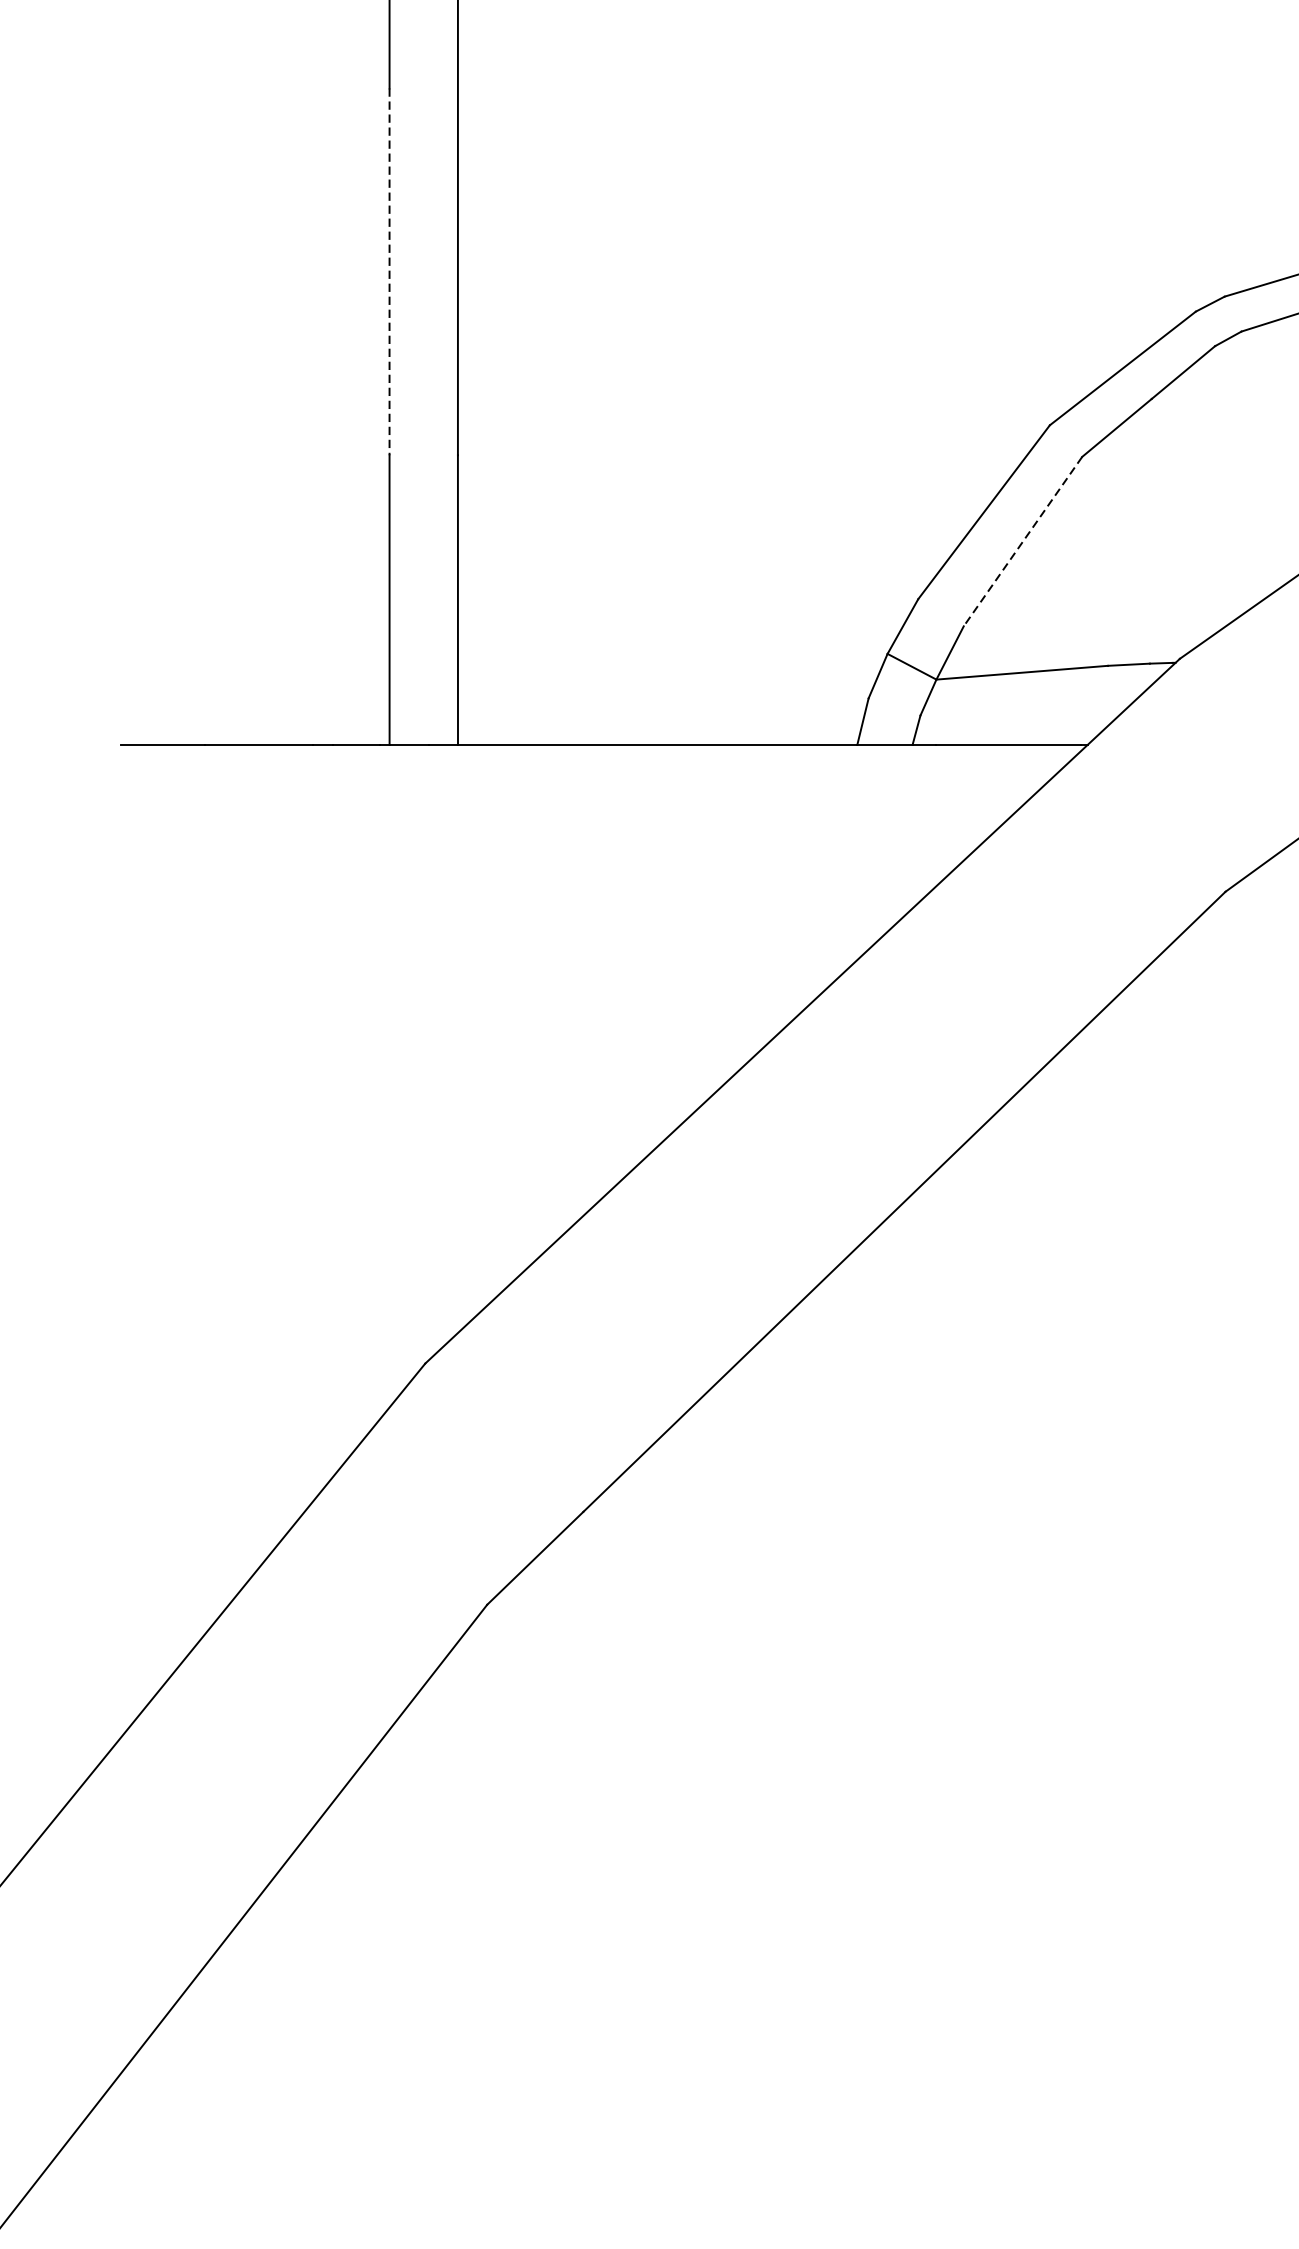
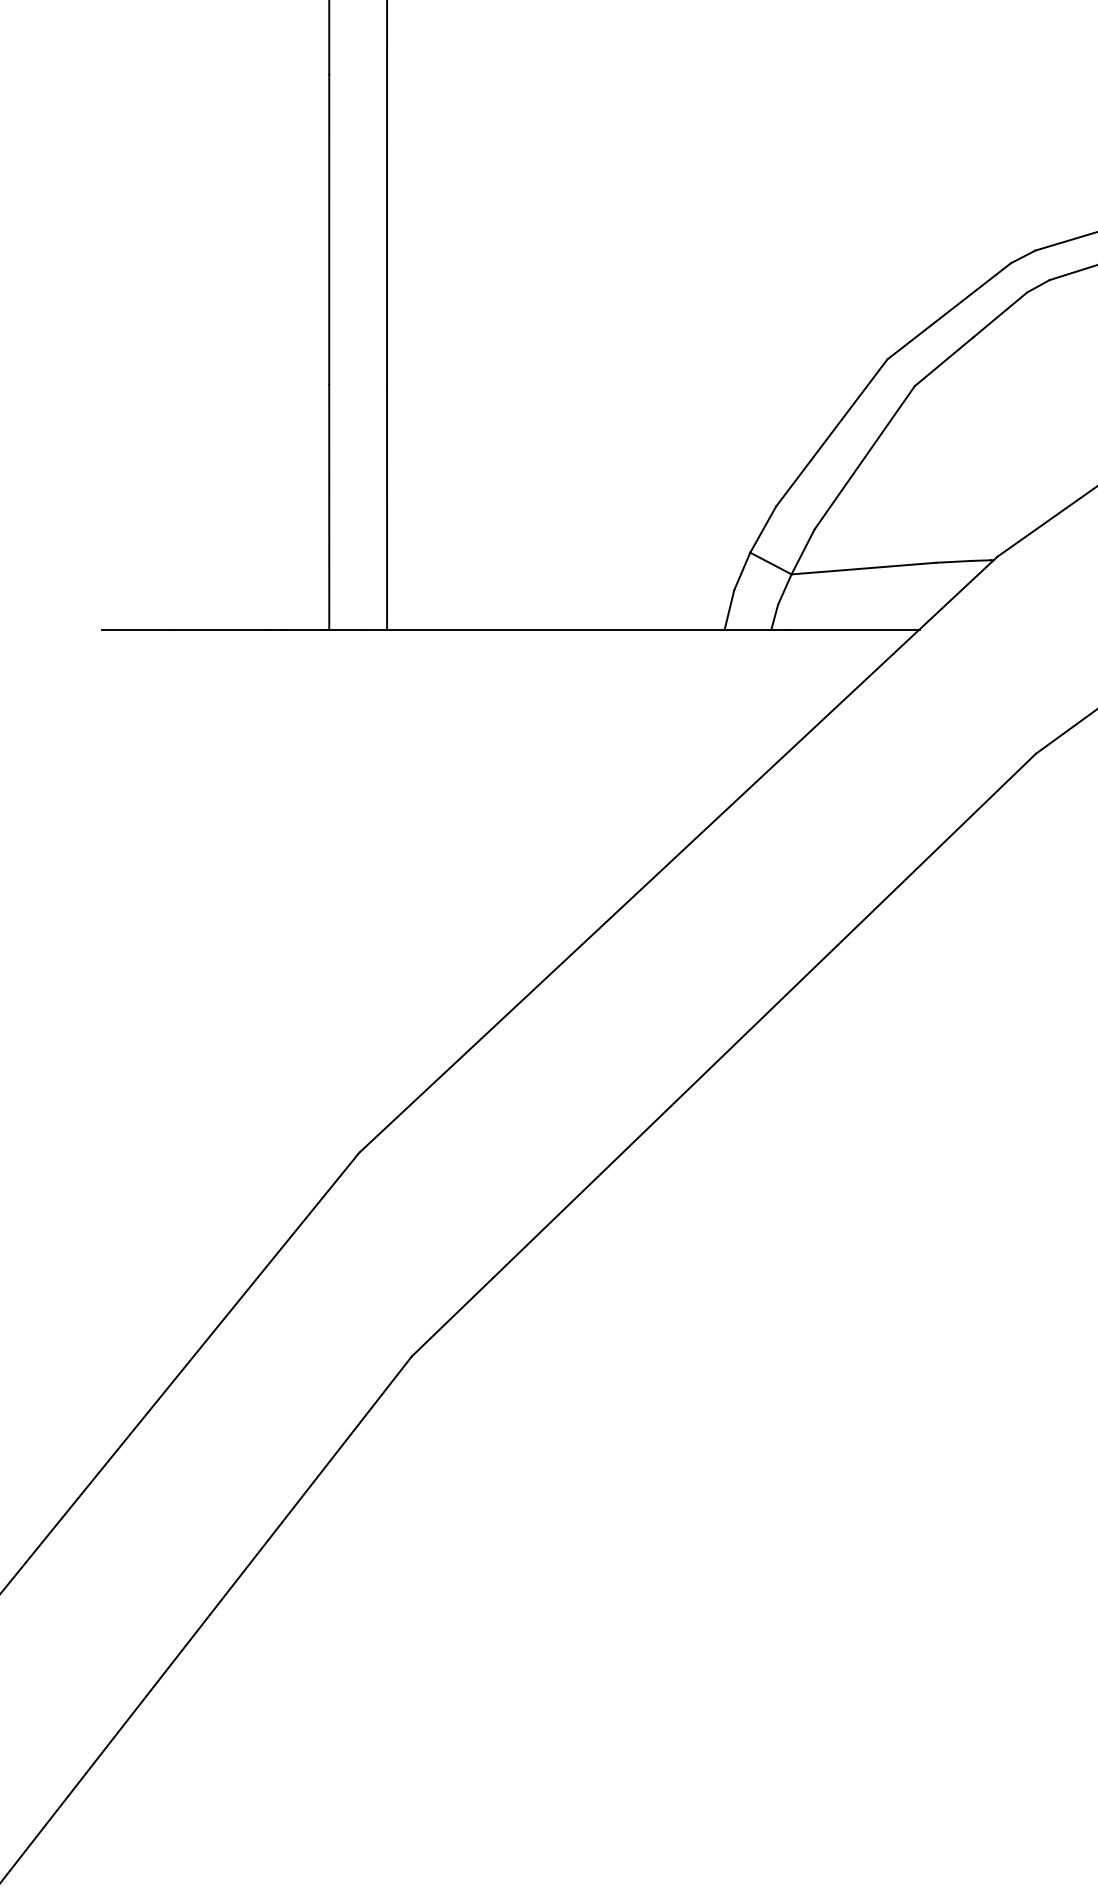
line: (389, 272) -> (329, 230), dashed -> solid
line: (1022, 542) -> (864, 458), dashed -> solid

